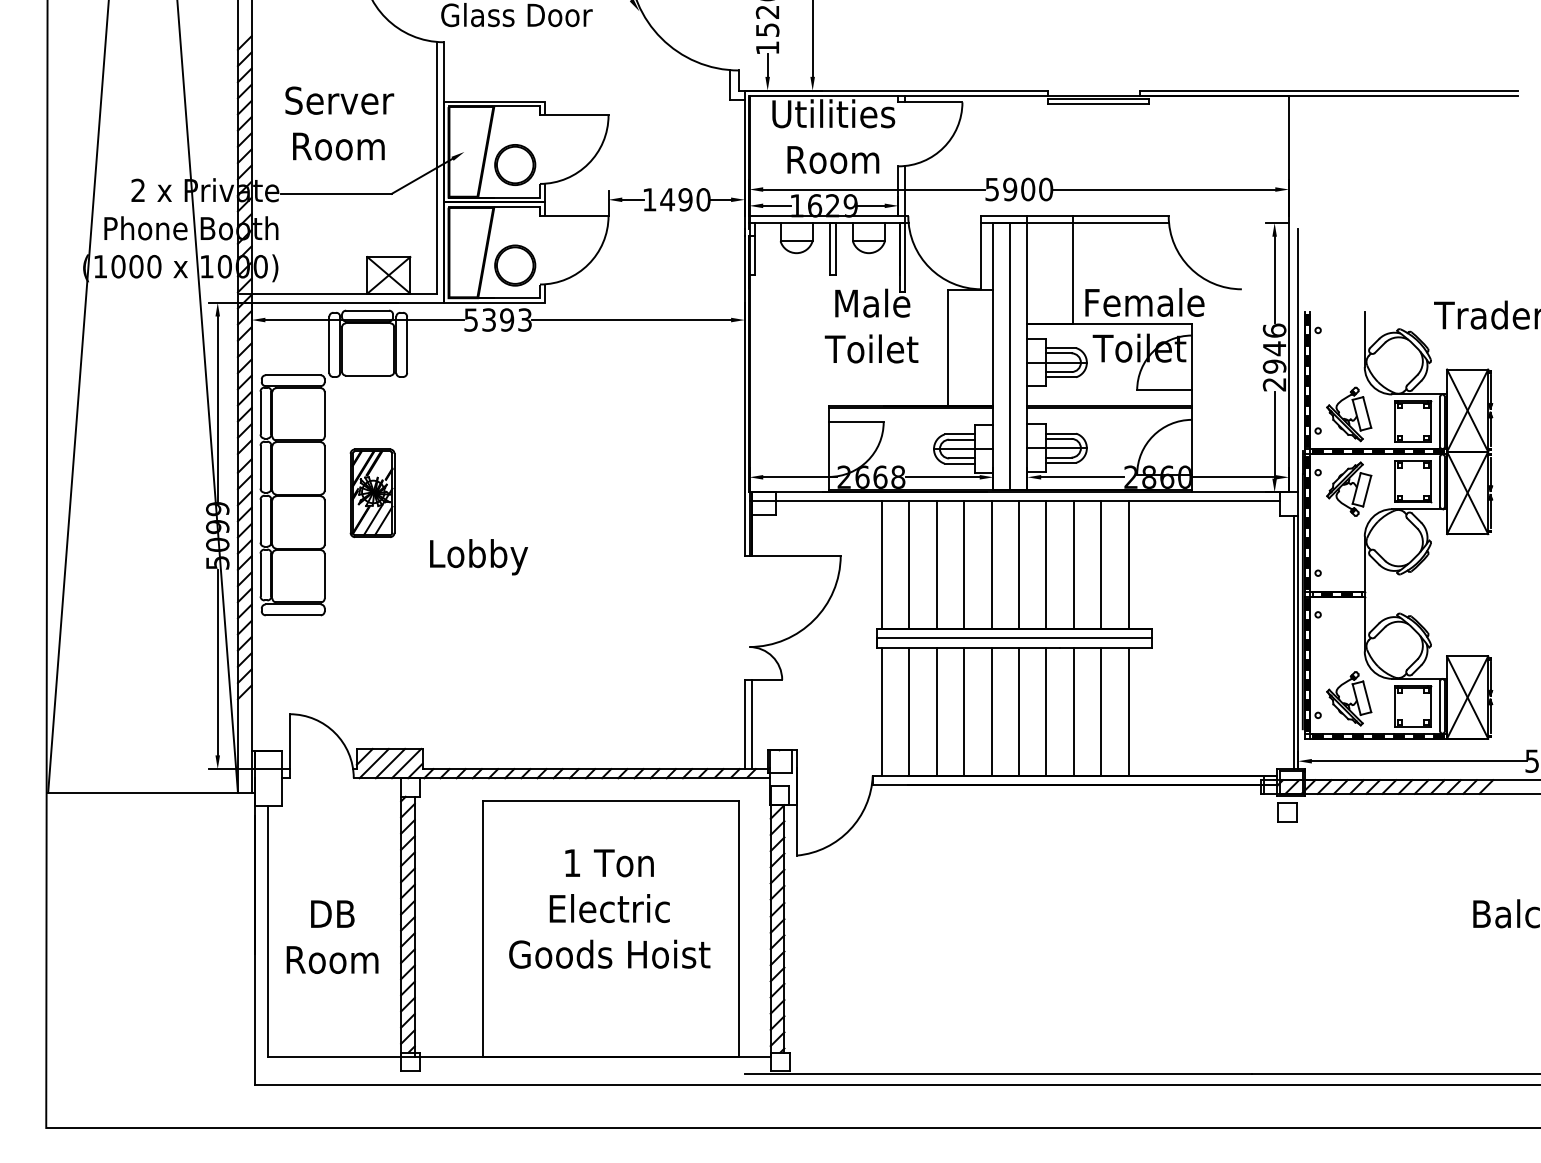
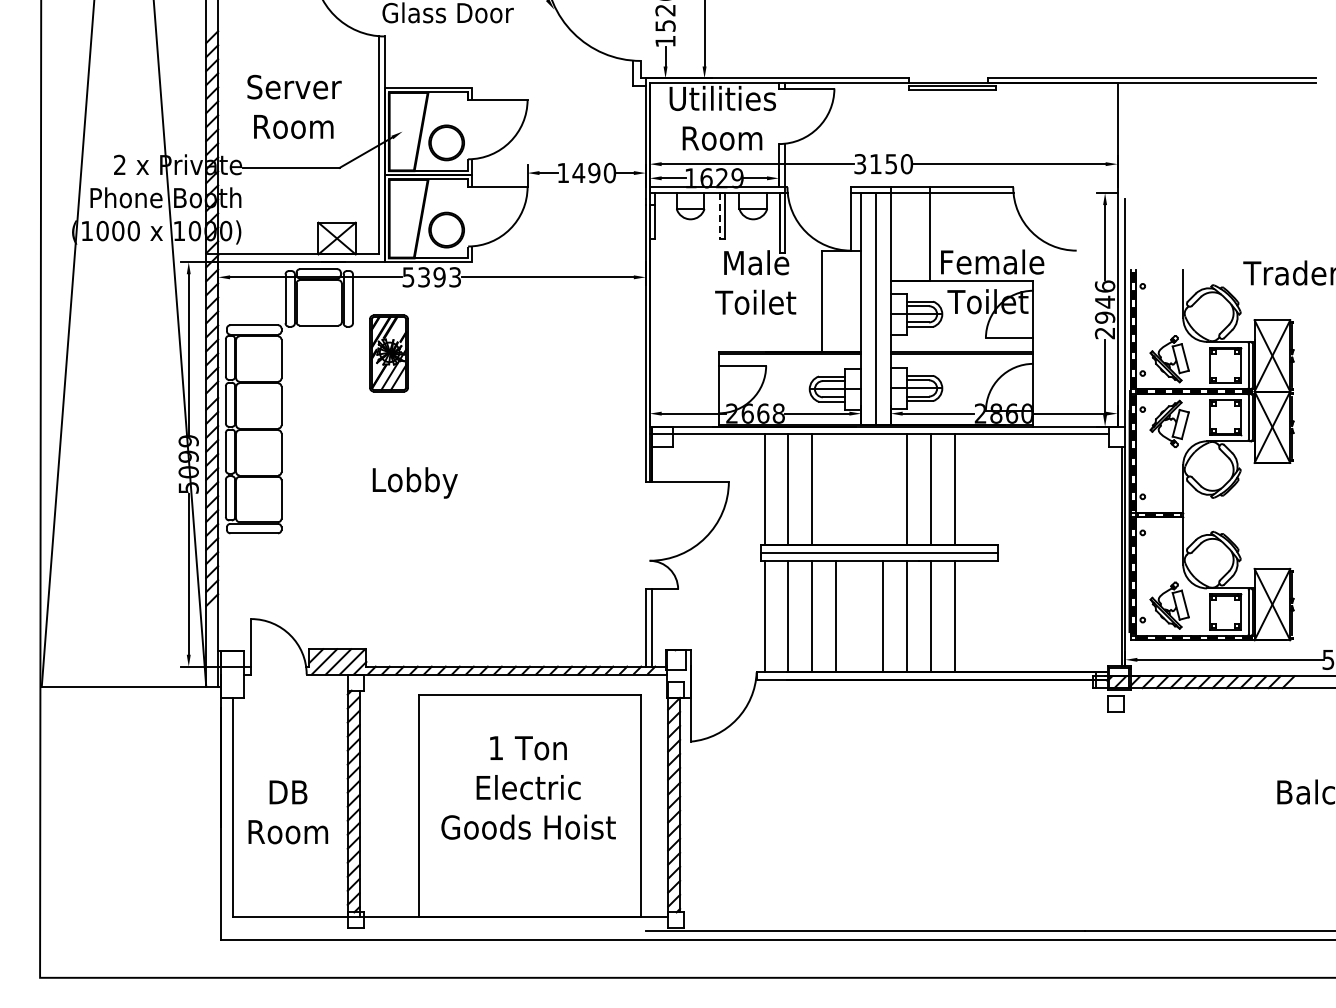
text: (1010, 189) -> (876, 164), 5900 -> 3150
line: (829, 248) -> (719, 215), solid -> dashed
part: (372, 493) -> (388, 353), moved
line: (963, 564) -> (835, 489), removed
line: (991, 564) -> (859, 489), removed
line: (1019, 564) -> (883, 489), removed
line: (1128, 564) -> (978, 489), removed
line: (991, 711) -> (859, 616), removed
line: (1128, 711) -> (978, 616), removed

